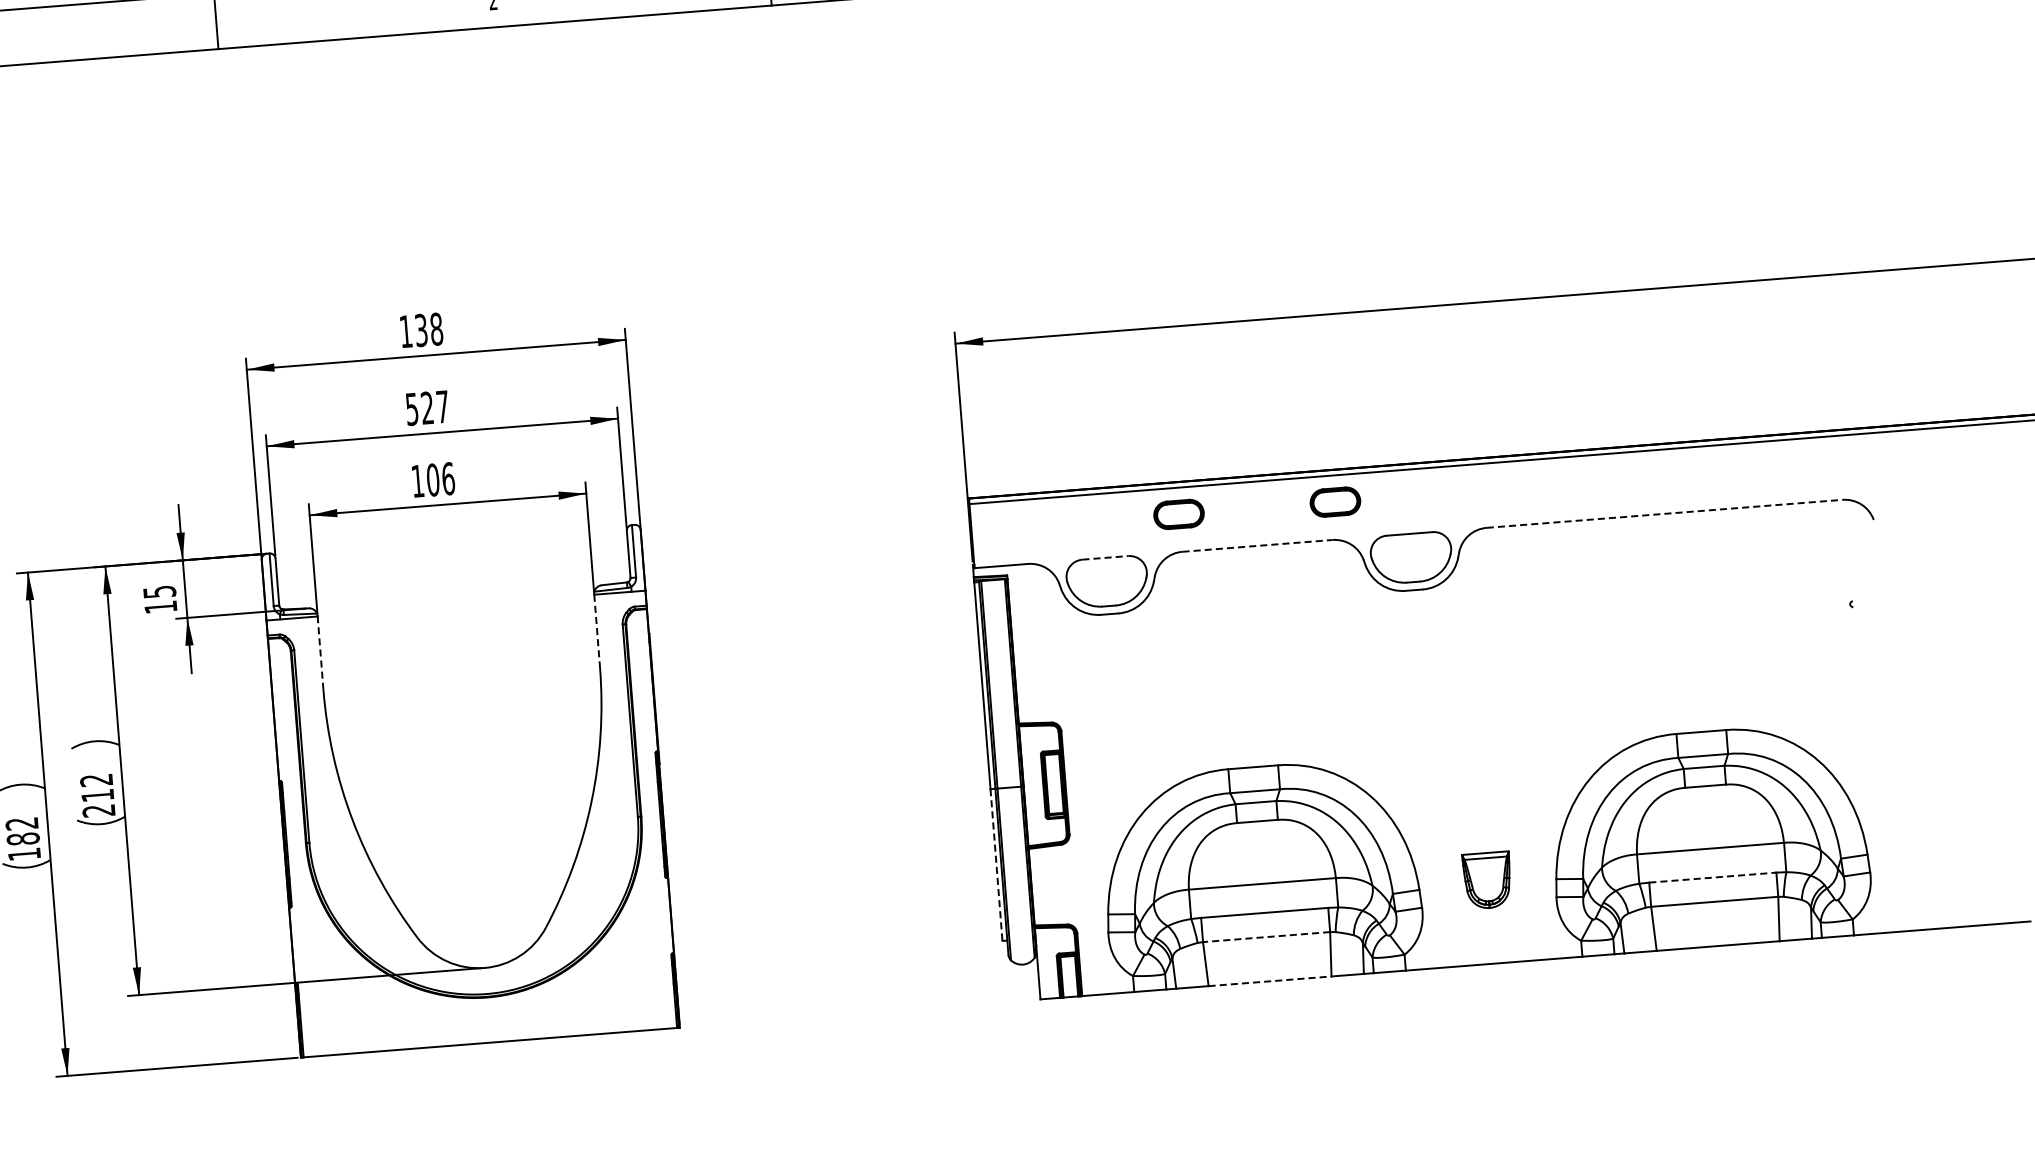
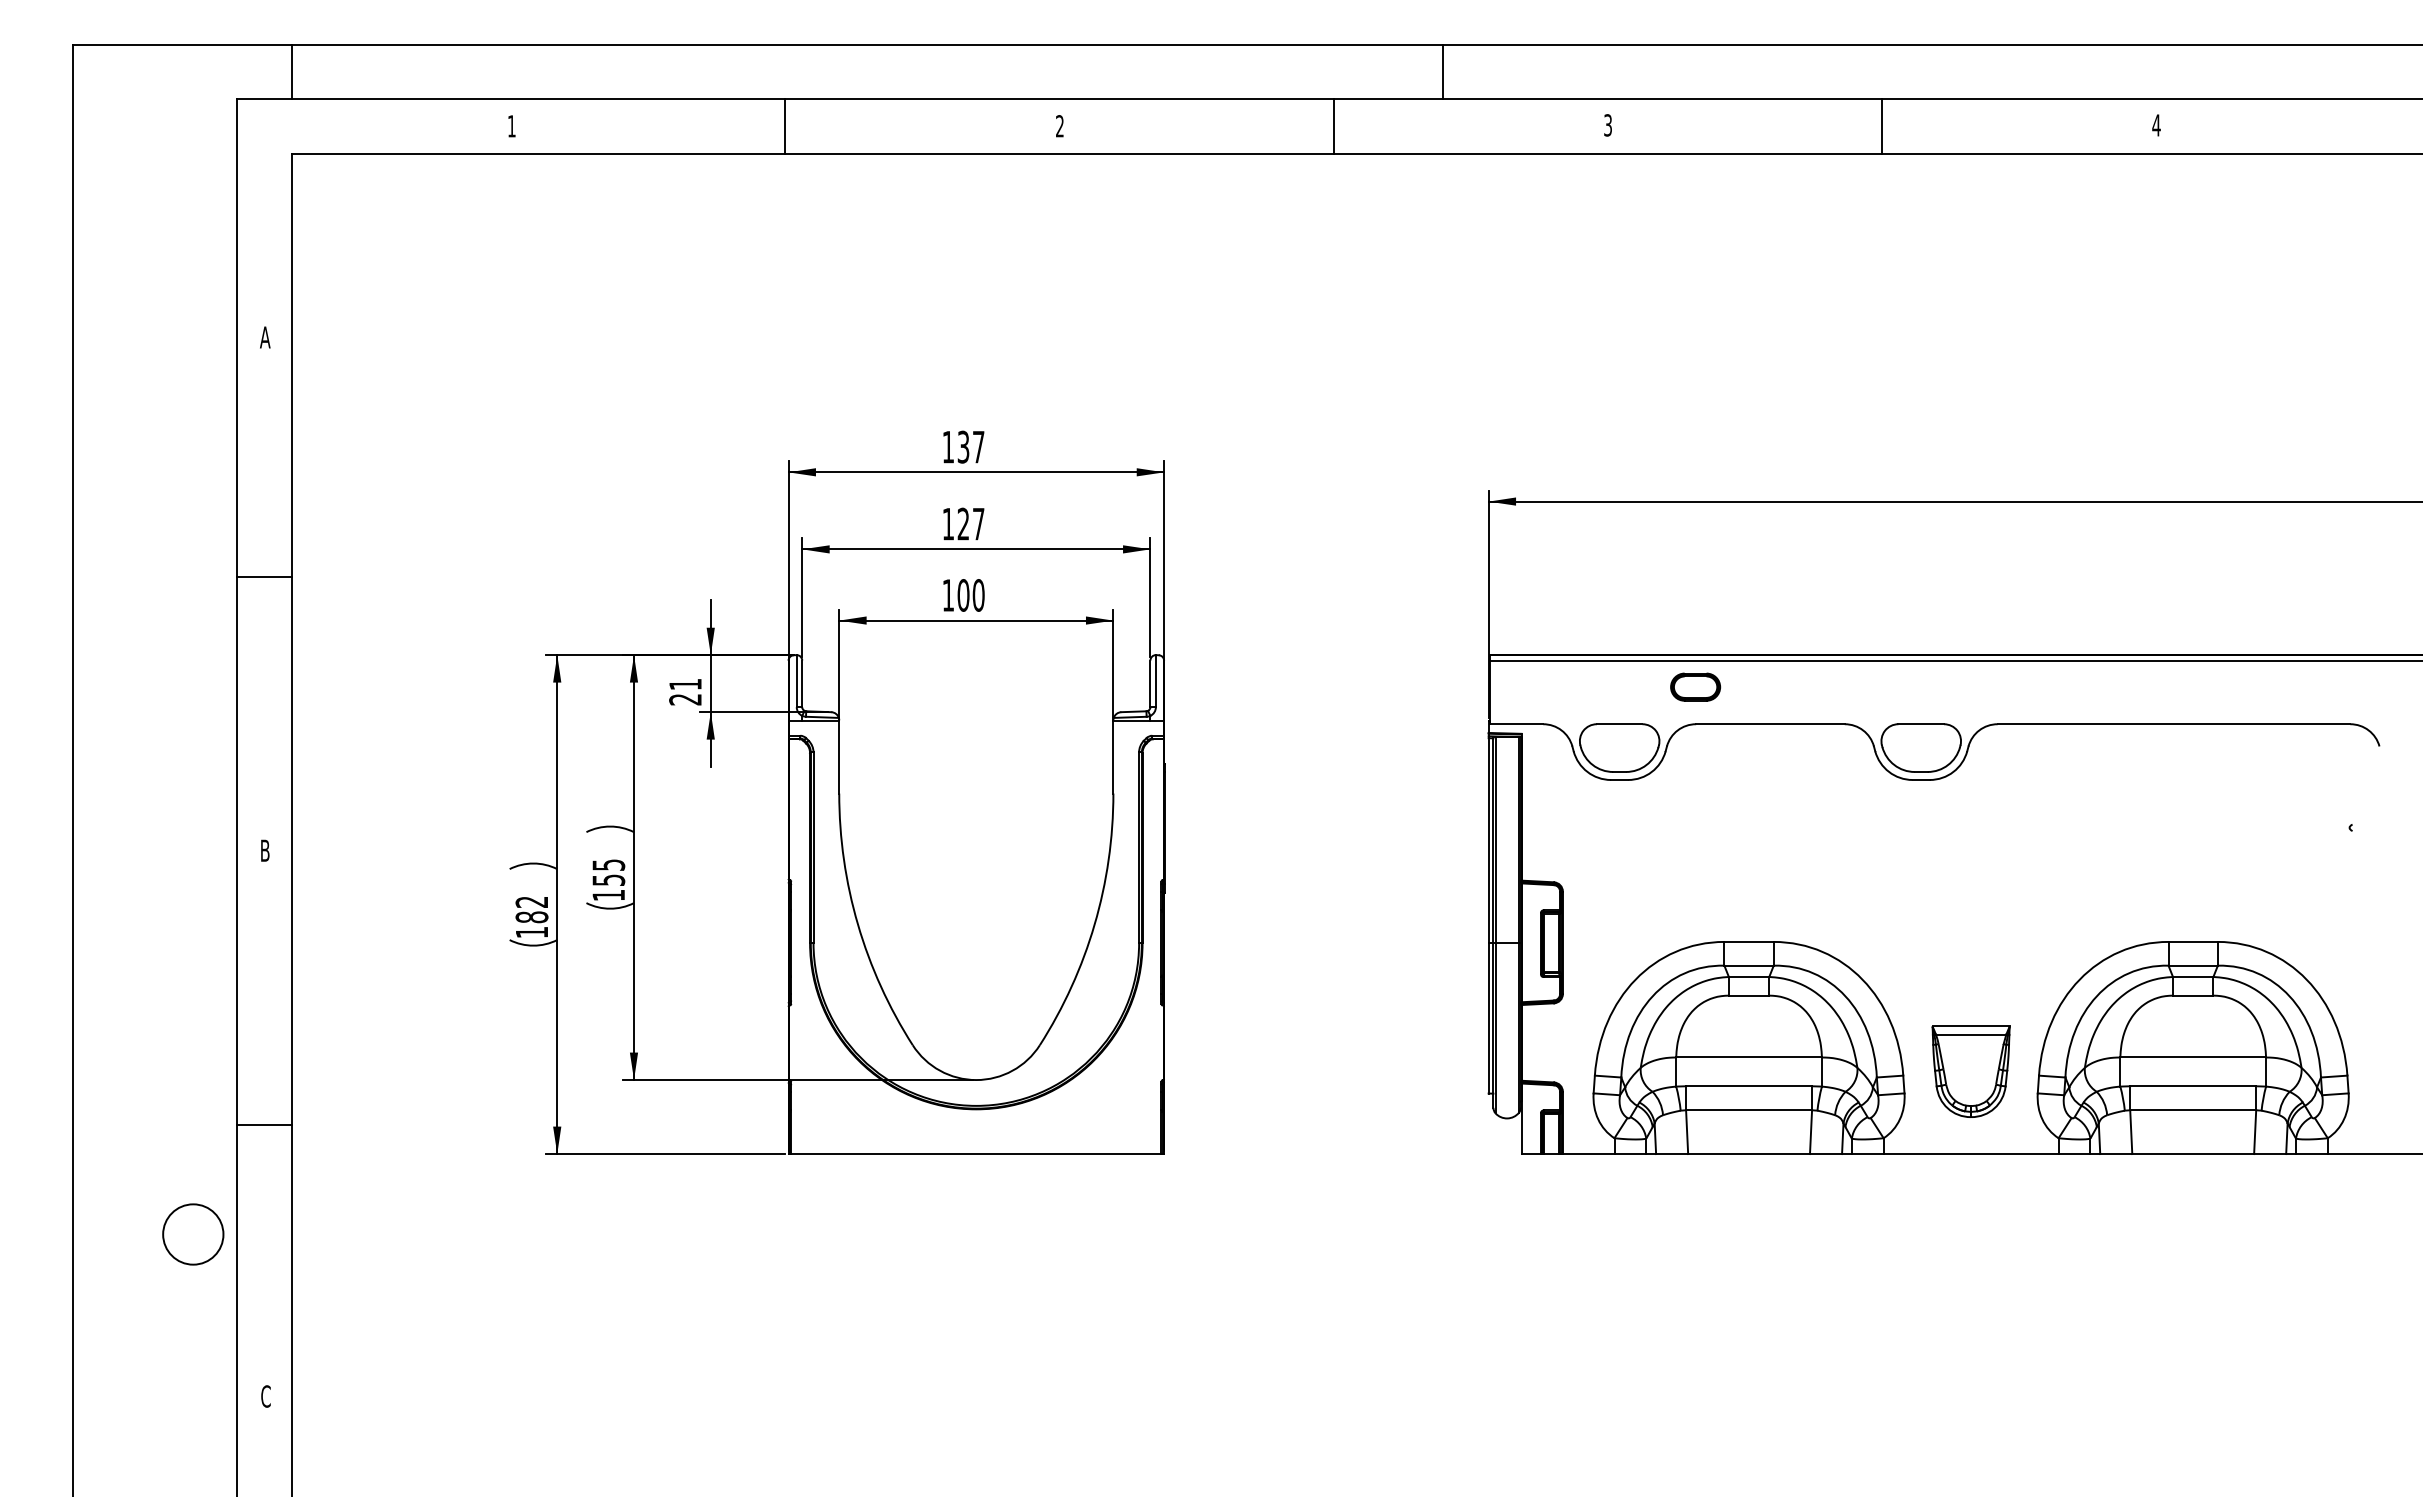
text: (436, 328) -> (978, 446), 138 -> 137
text: (411, 409) -> (947, 524), 527 -> 127
text: (448, 478) -> (978, 595), 106 -> 100
part: (1335, 501) -> (1850, 686), removed
line: (1665, 514) -> (2174, 724), dashed -> solid
line: (1257, 546) -> (1770, 724), dashed -> solid
line: (1105, 558) -> (1619, 724), dashed -> solid
text: (160, 600) -> (685, 692), 15 -> 21
line: (597, 631) -> (1113, 757), dashed -> solid
line: (320, 652) -> (839, 756), dashed -> solid
text: (97, 795) -> (608, 880), 212 -> 155
line: (996, 865) -> (1488, 1018), dashed -> solid
line: (1713, 877) -> (2193, 1086), dashed -> solid
part: (1486, 880) -> (1970, 1071), size x1.67
line: (1267, 937) -> (1749, 1110), dashed -> solid
line: (1270, 981) -> (1749, 1154), dashed -> solid

